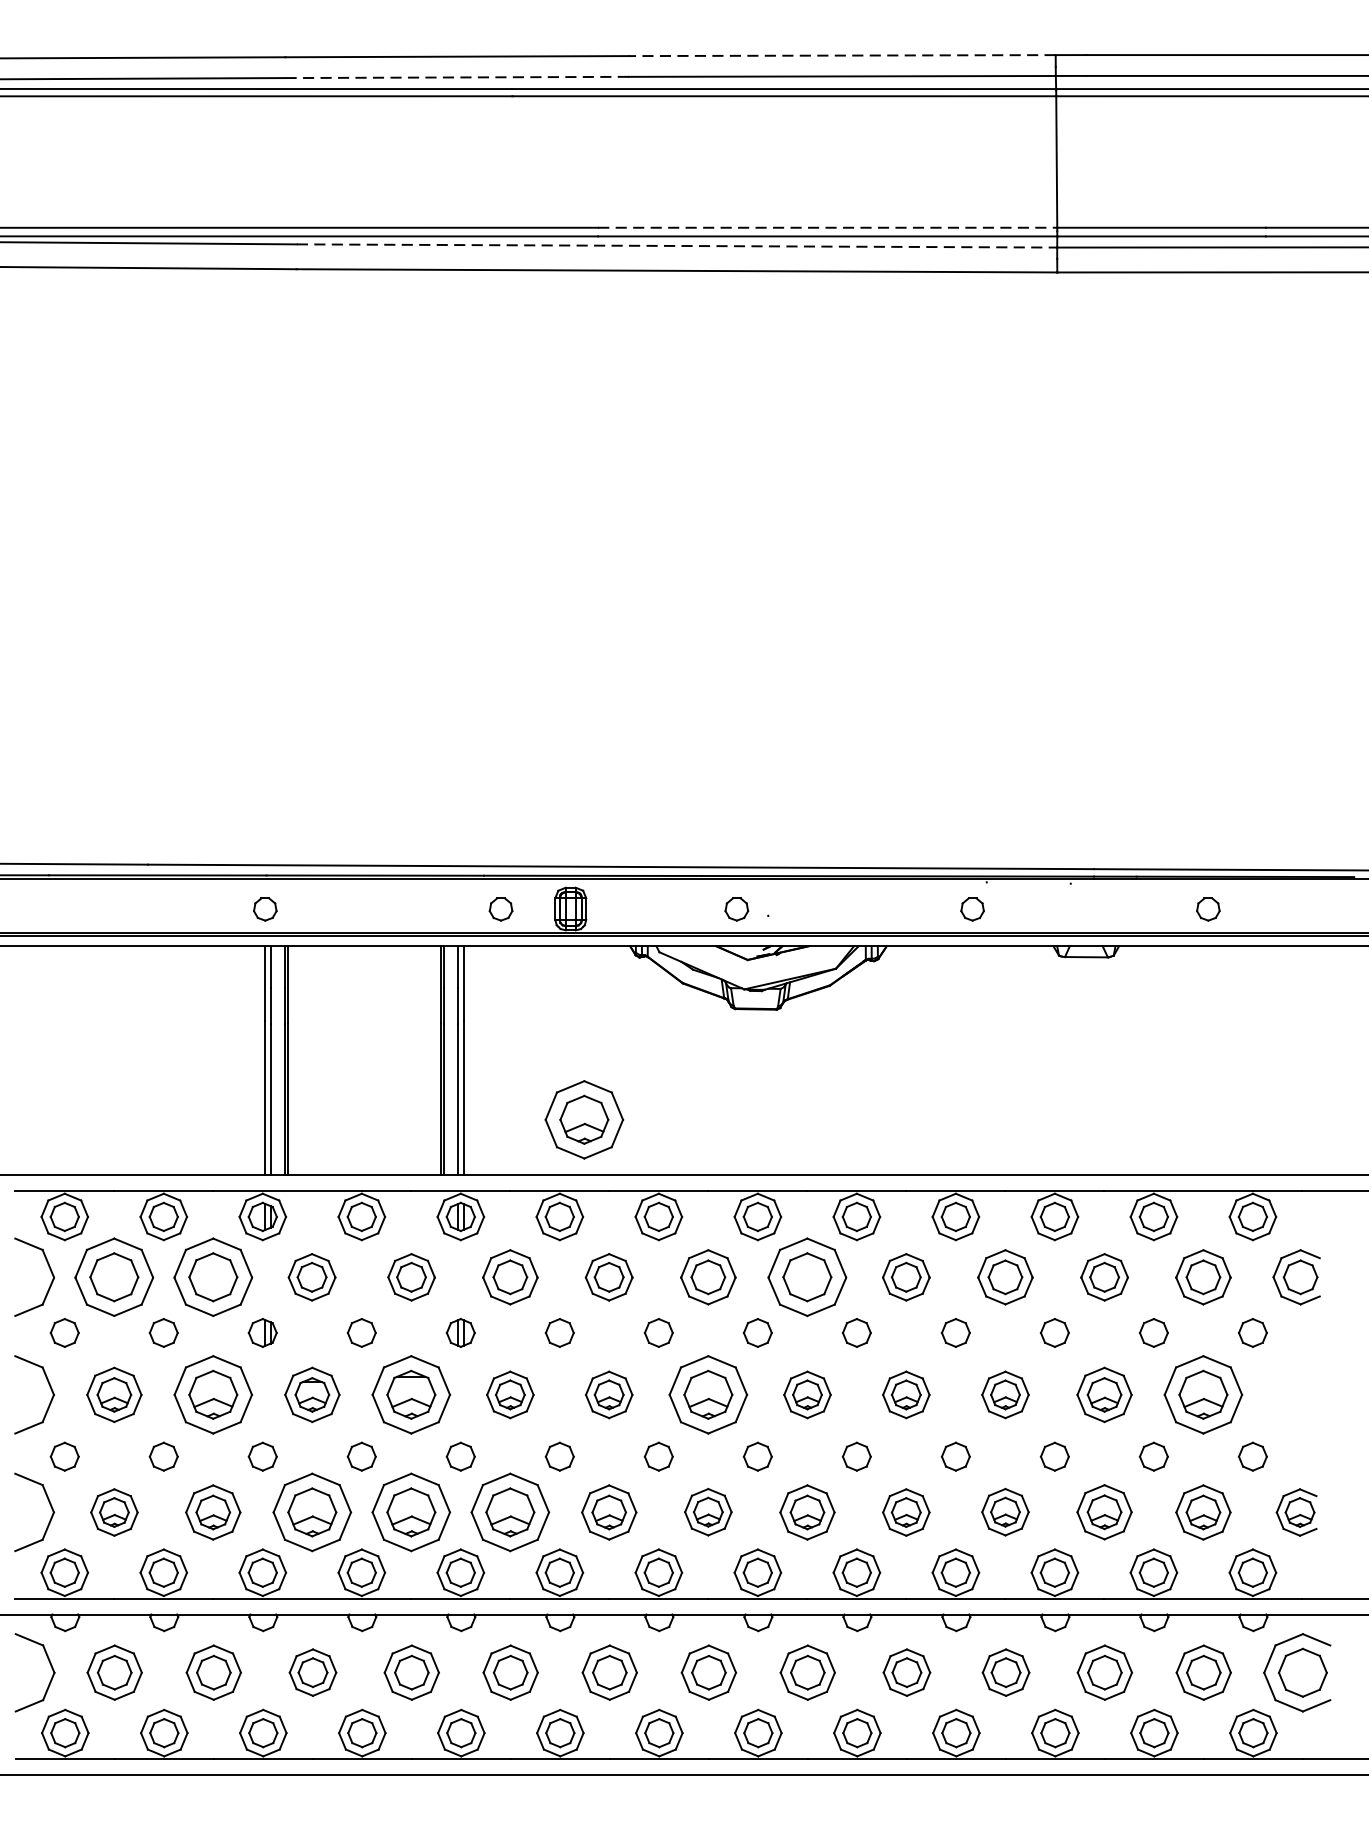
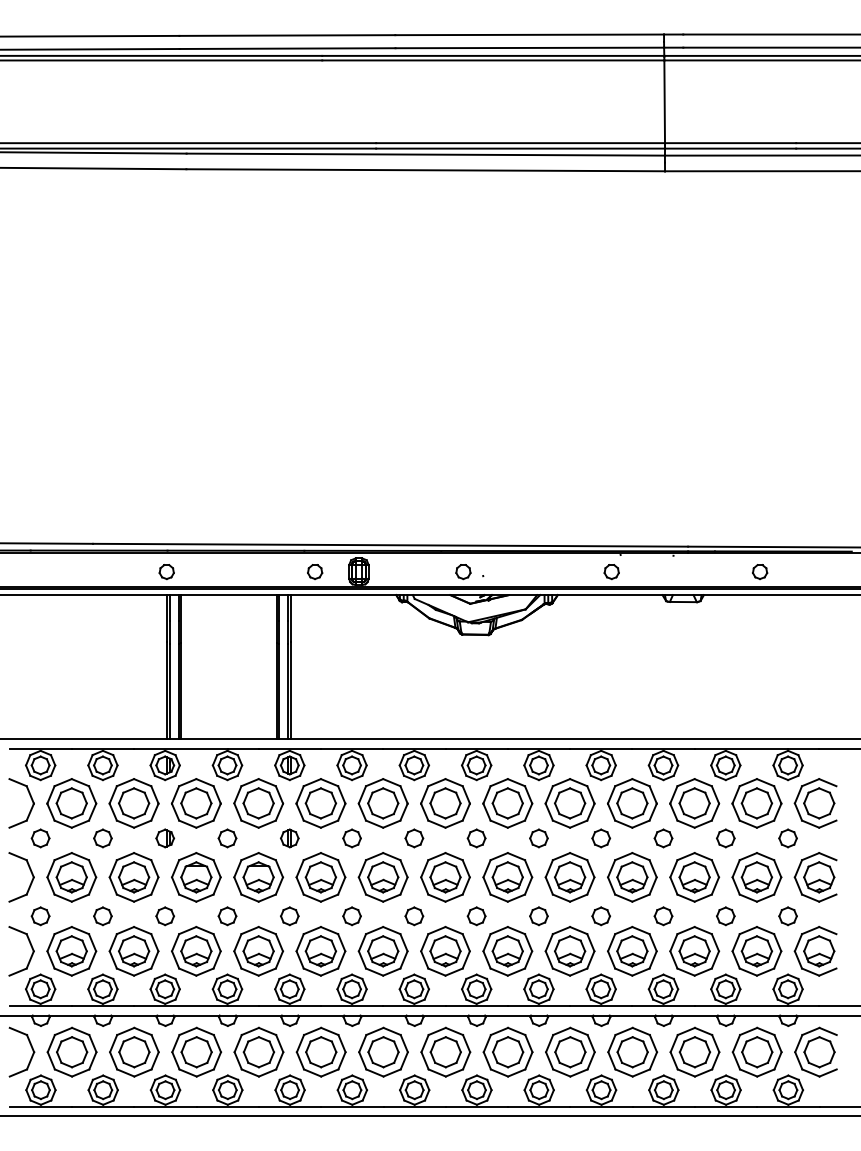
line: (841, 55) -> (529, 34), dashed -> solid
line: (457, 77) -> (287, 48), dashed -> solid
line: (829, 228) -> (521, 143), dashed -> solid
line: (678, 245) -> (426, 154), dashed -> solid
part: (584, 1120) -> (367, 704), removed
part: (310, 1277) -> (195, 803), size x1.67
part: (411, 1277) -> (258, 803), size x1.67
part: (509, 1277) -> (320, 803), size x1.43
part: (608, 1277) -> (382, 803), size x1.67
part: (708, 1277) -> (445, 803), size x1.43
part: (905, 1277) -> (569, 803), size x1.67
part: (1005, 1277) -> (632, 803), size x1.43
part: (1104, 1277) -> (694, 803), size x1.67
part: (1202, 1277) -> (756, 803), size x1.43
part: (1296, 1277) -> (815, 803), size x1.43
part: (113, 1395) -> (71, 877), size x1.43
part: (312, 1395) -> (196, 877), size x1.43
part: (509, 1395) -> (320, 877), size x1.67
part: (608, 1395) -> (382, 877), size x1.67
part: (806, 1395) -> (507, 877), size x1.67
part: (905, 1395) -> (569, 877), size x1.67
part: (1005, 1395) -> (632, 877), size x1.67
part: (1104, 1395) -> (694, 877), size x1.43
part: (1296, 1395) -> (815, 877), added
part: (708, 1511) -> (445, 950), size x1.67
part: (1005, 1511) -> (632, 950), size x1.67
part: (1104, 1511) -> (694, 950), size x1.43
part: (113, 1512) -> (71, 951), size x1.67
part: (212, 1512) -> (133, 951), size x1.43
part: (608, 1512) -> (382, 951), size x1.43
part: (806, 1512) -> (507, 951), size x1.43
part: (905, 1512) -> (569, 951), size x1.67
part: (1202, 1512) -> (756, 951), size x1.43
part: (1296, 1512) -> (815, 951), size x1.67
part: (113, 1671) -> (71, 1051), size x1.43
part: (213, 1671) -> (134, 1051), size x1.43
part: (312, 1671) -> (196, 1051), size x1.67
part: (411, 1671) -> (258, 1051), size x1.43
part: (509, 1671) -> (320, 1051), size x1.43
part: (609, 1671) -> (383, 1051), size x1.43
part: (708, 1671) -> (445, 1051), size x1.43
part: (806, 1671) -> (507, 1051), size x1.43
part: (907, 1671) -> (570, 1051), size x1.67
part: (1005, 1671) -> (632, 1051), size x1.67
part: (1104, 1671) -> (694, 1051), size x1.43
part: (1202, 1671) -> (756, 1051), size x1.43

